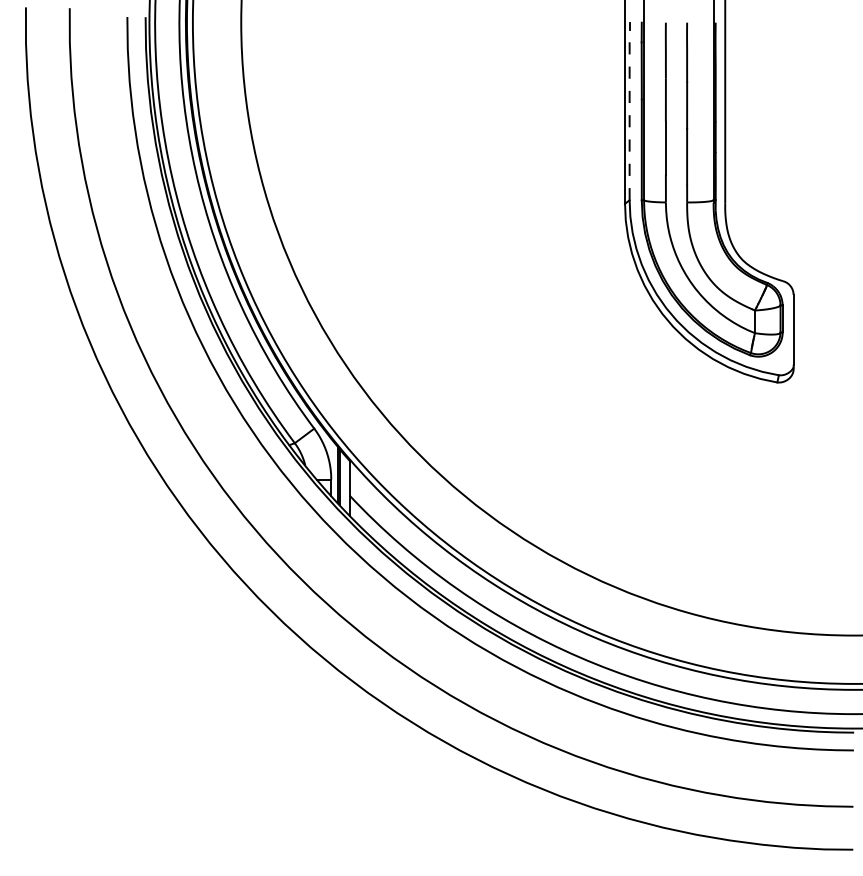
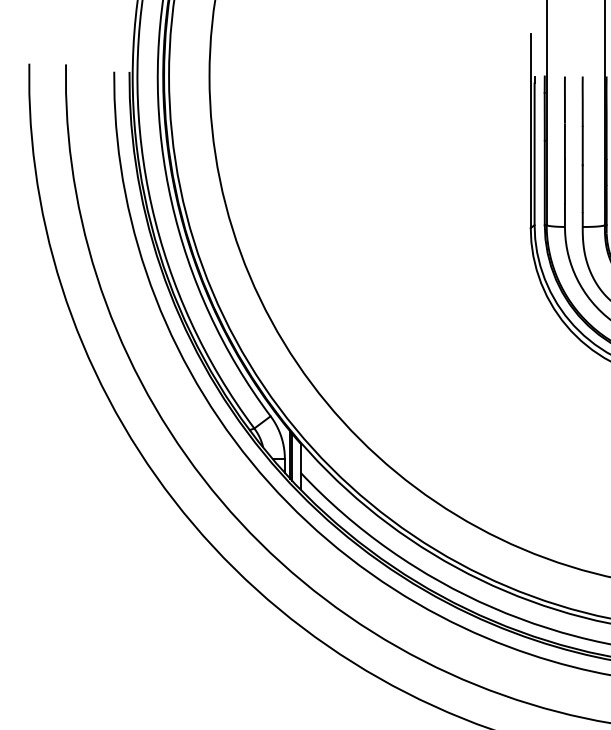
line: (629, 115) -> (534, 154), dashed -> solid

